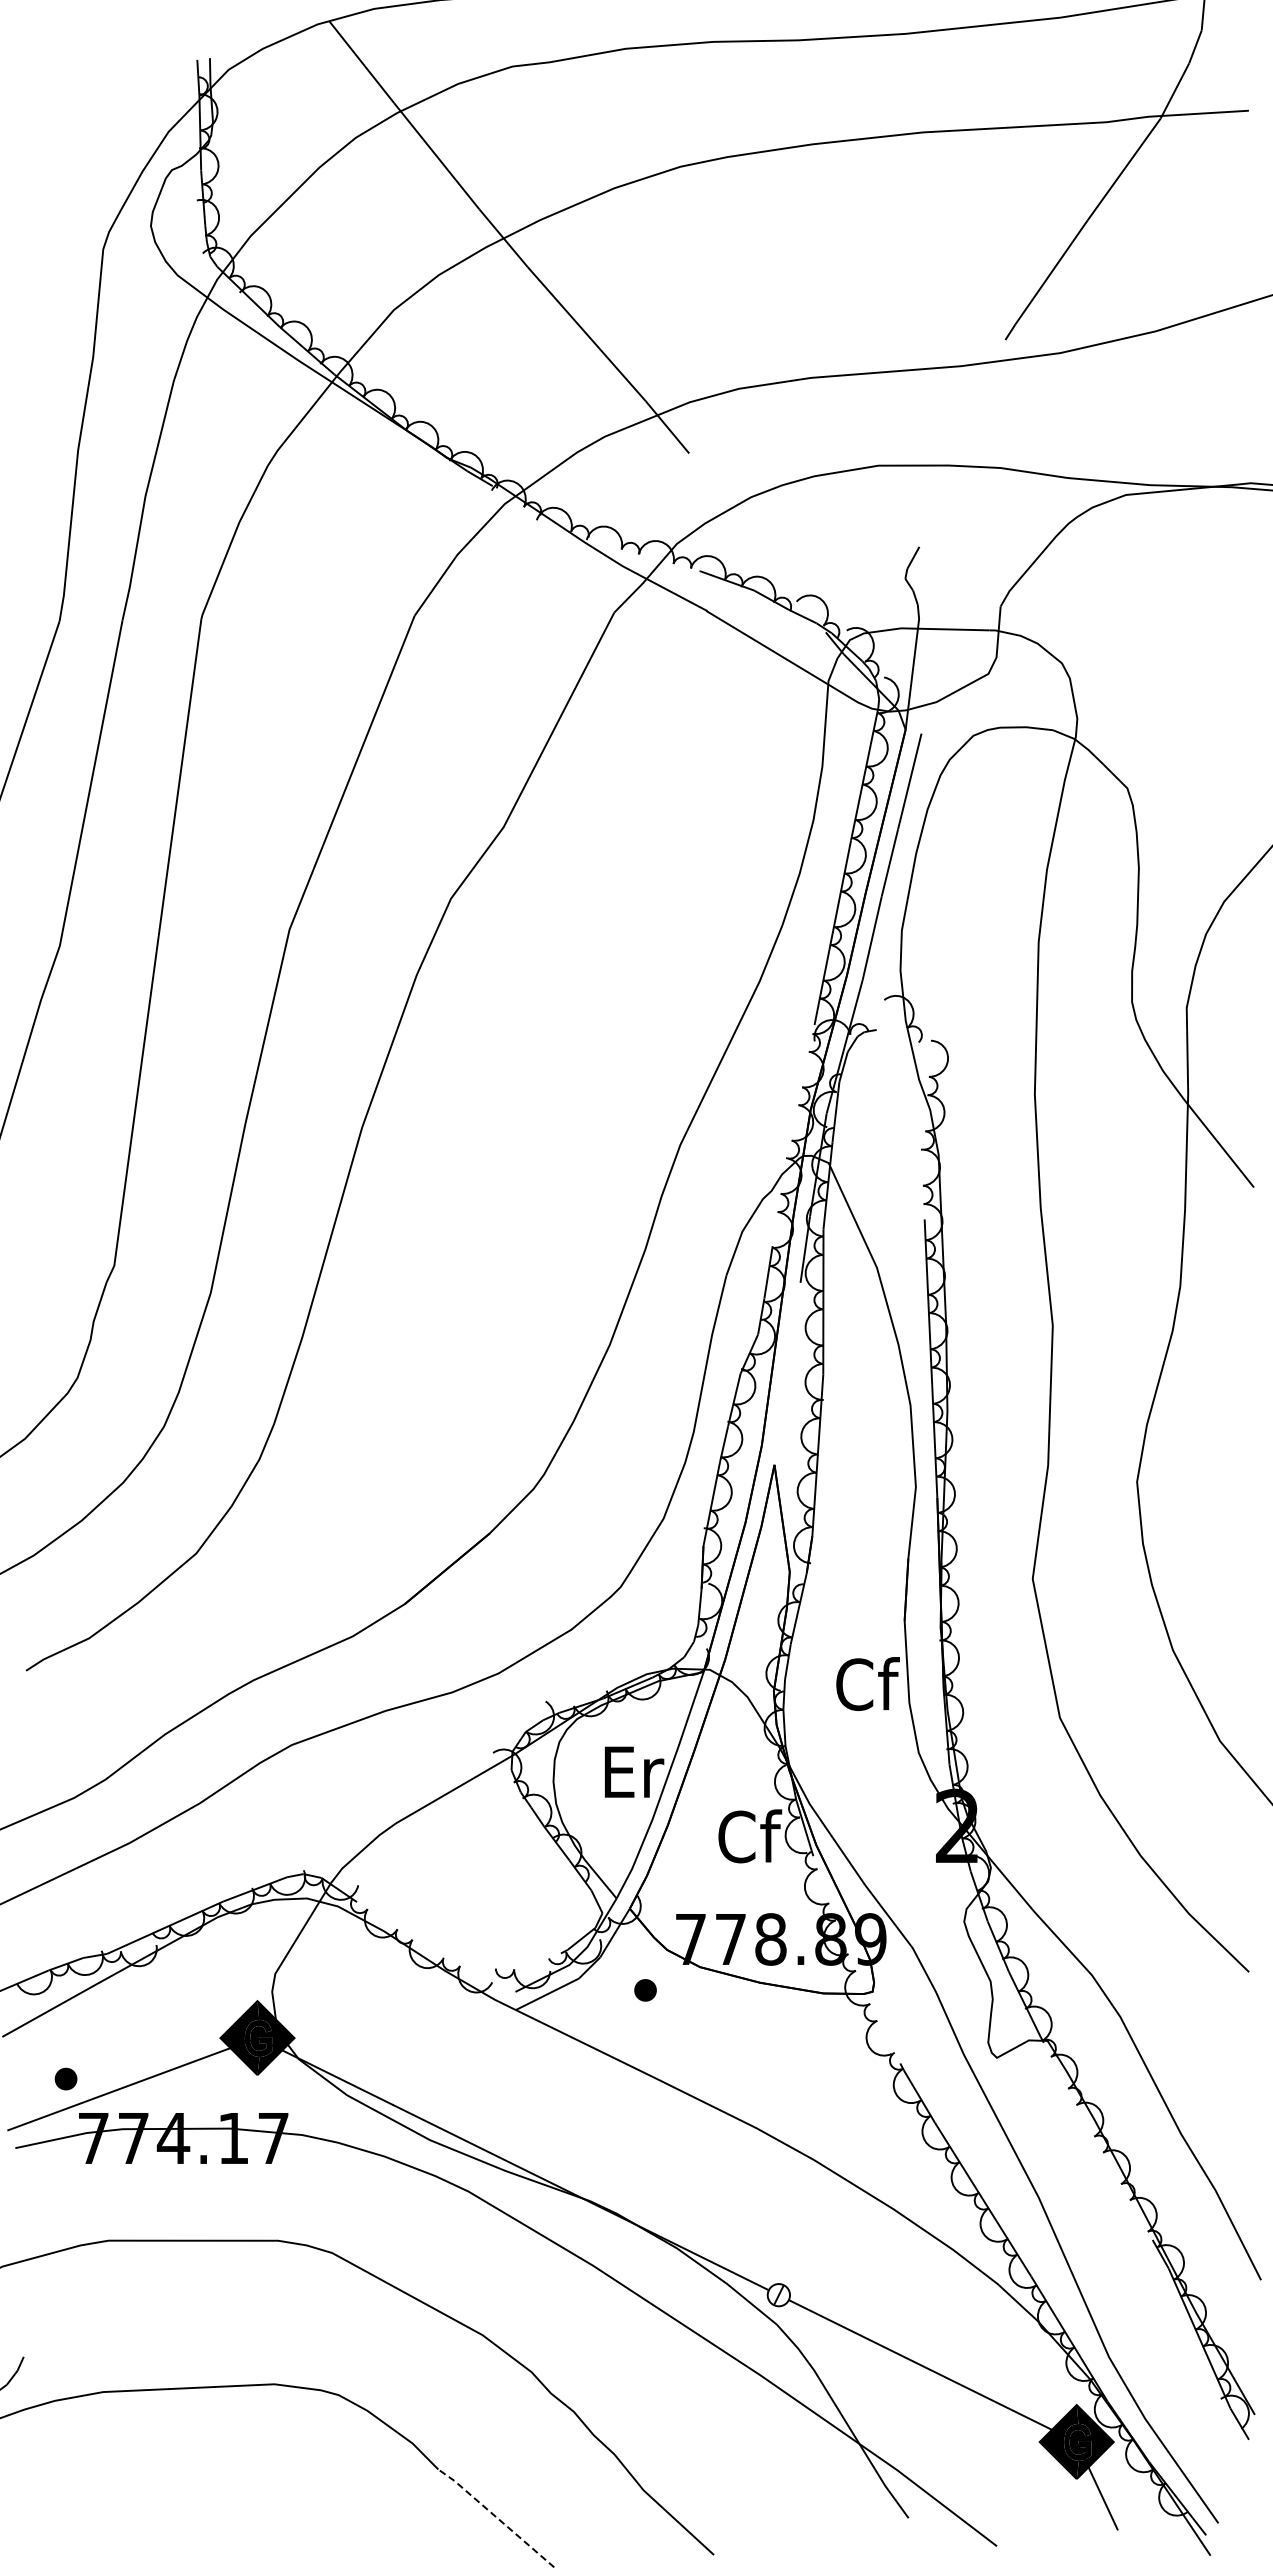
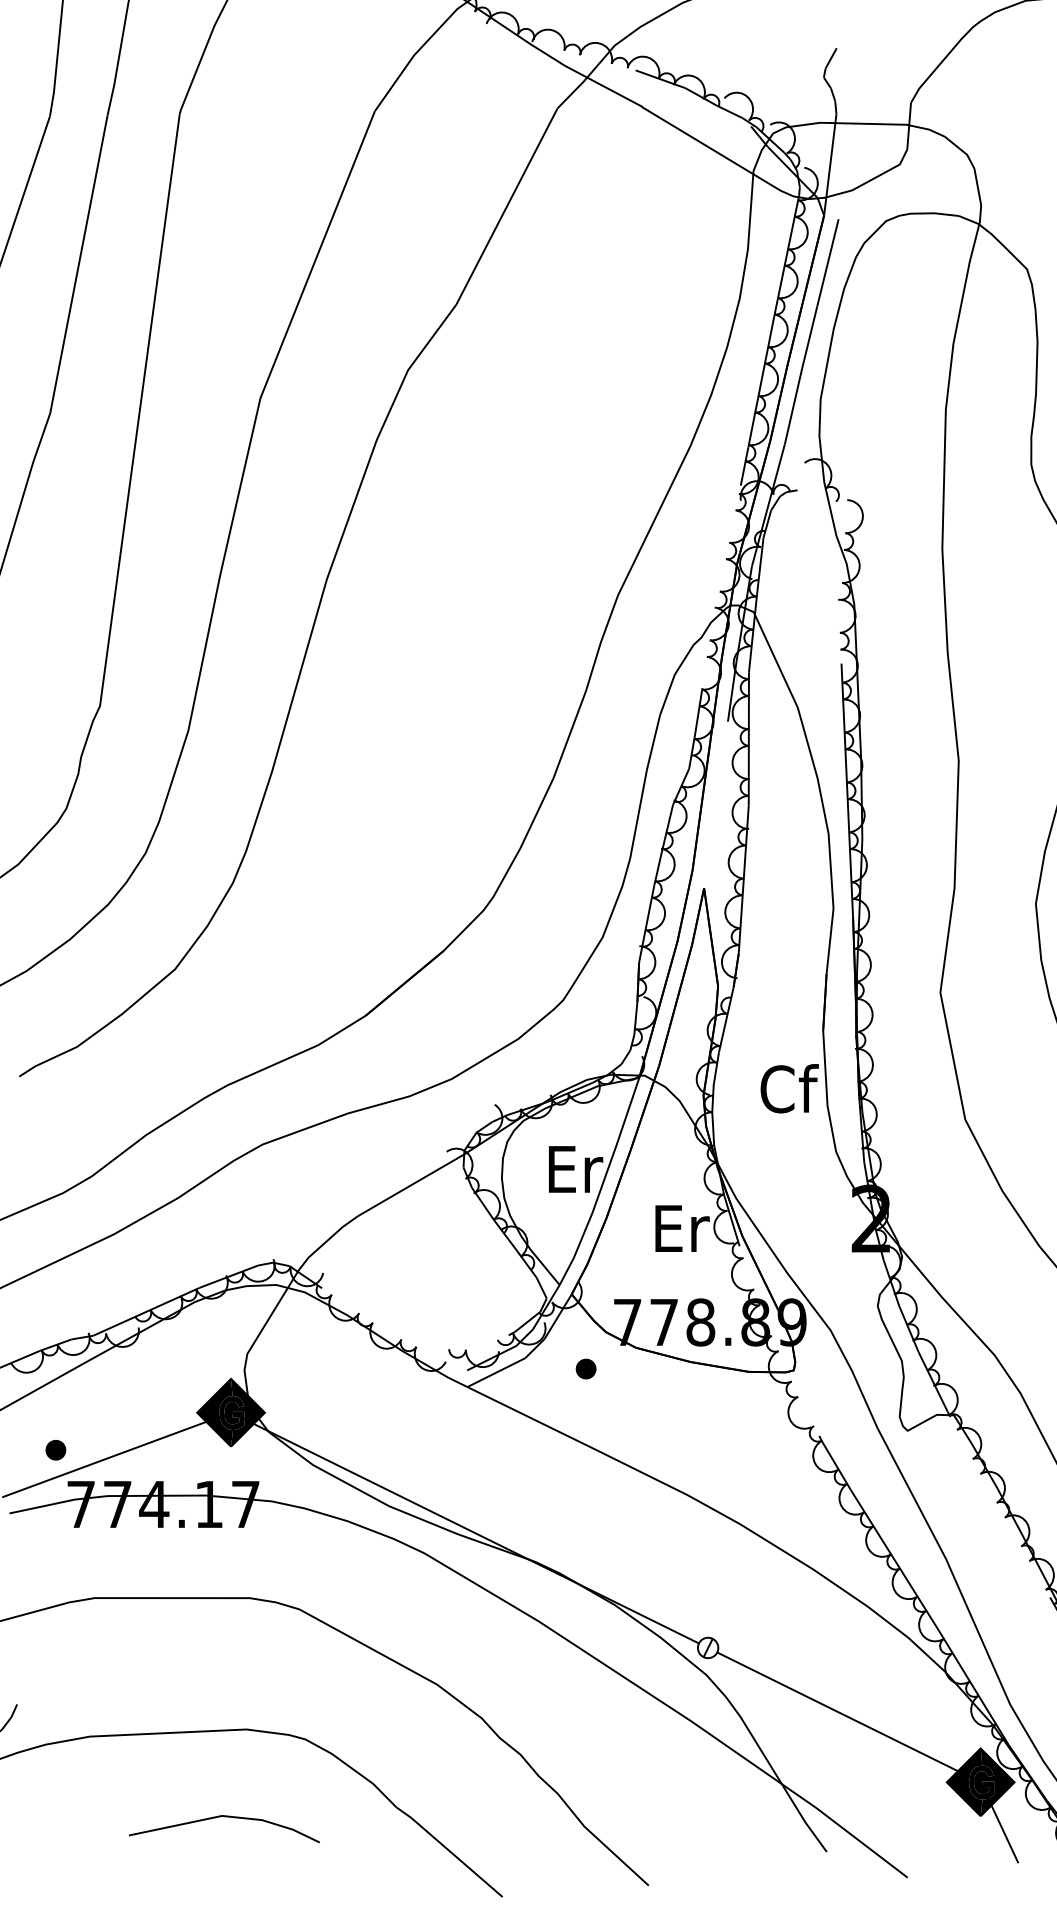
text: (750, 1836) -> (682, 1228), Cf -> Er
line: (252, 2480) -> (226, 1817), added
line: (496, 2517) -> (449, 1851), dashed -> solid

